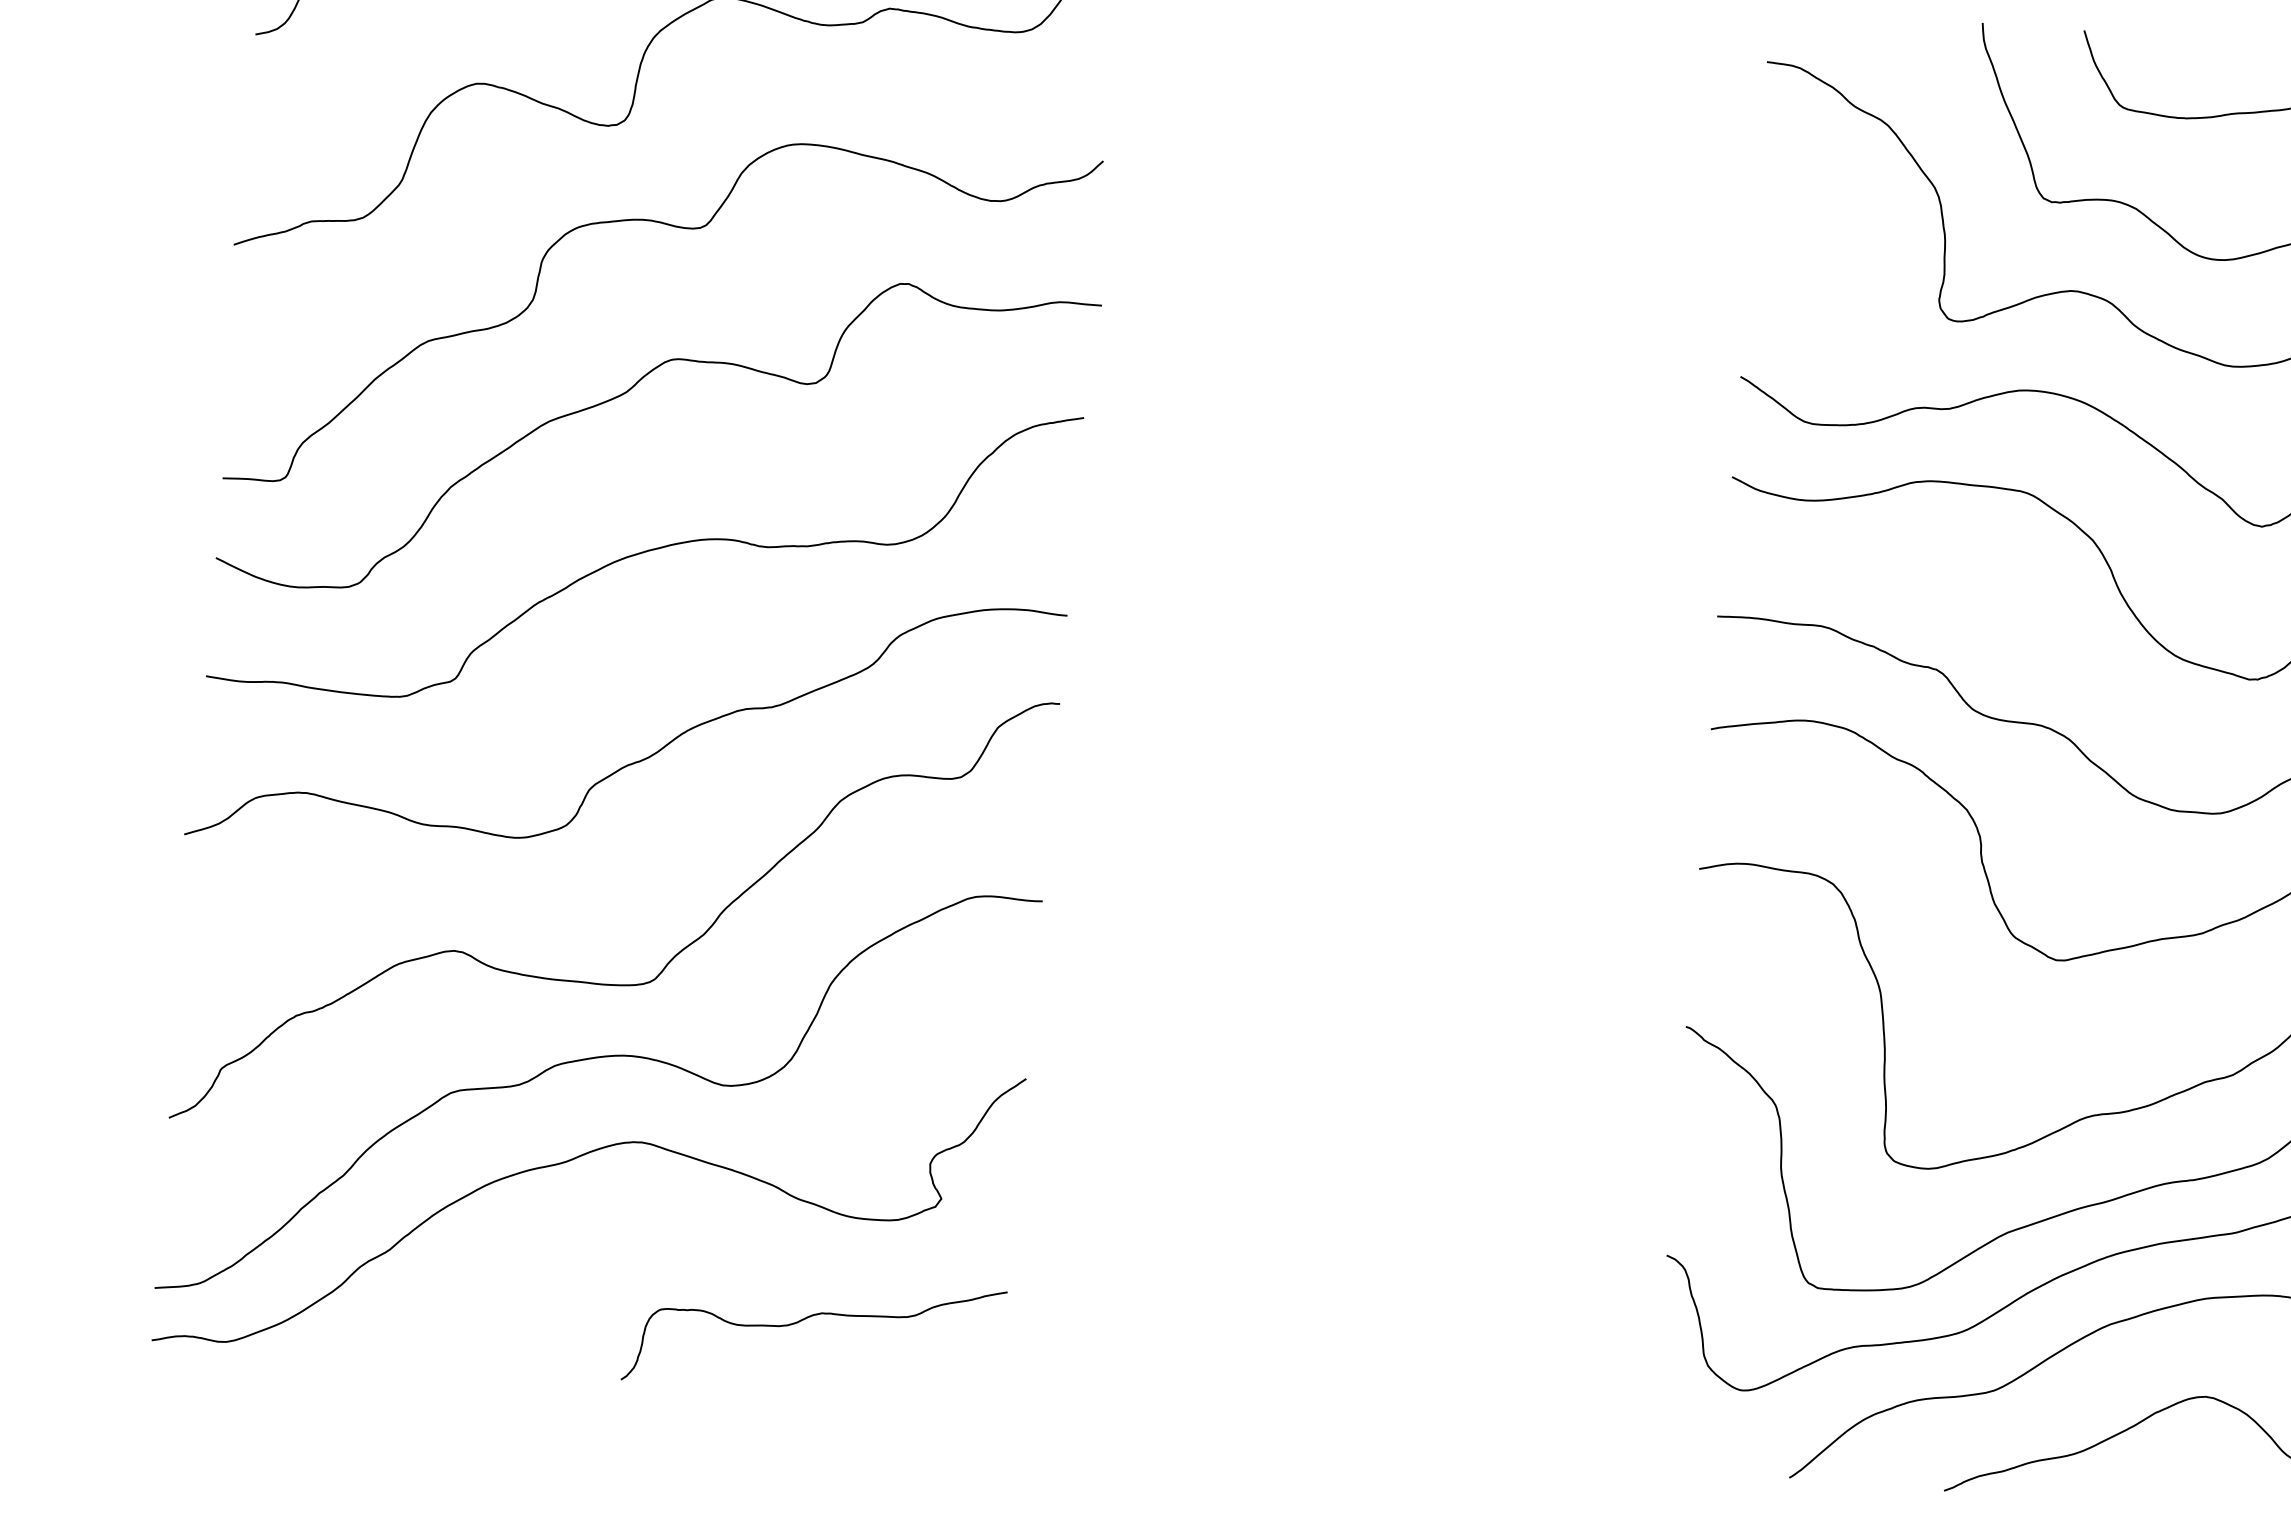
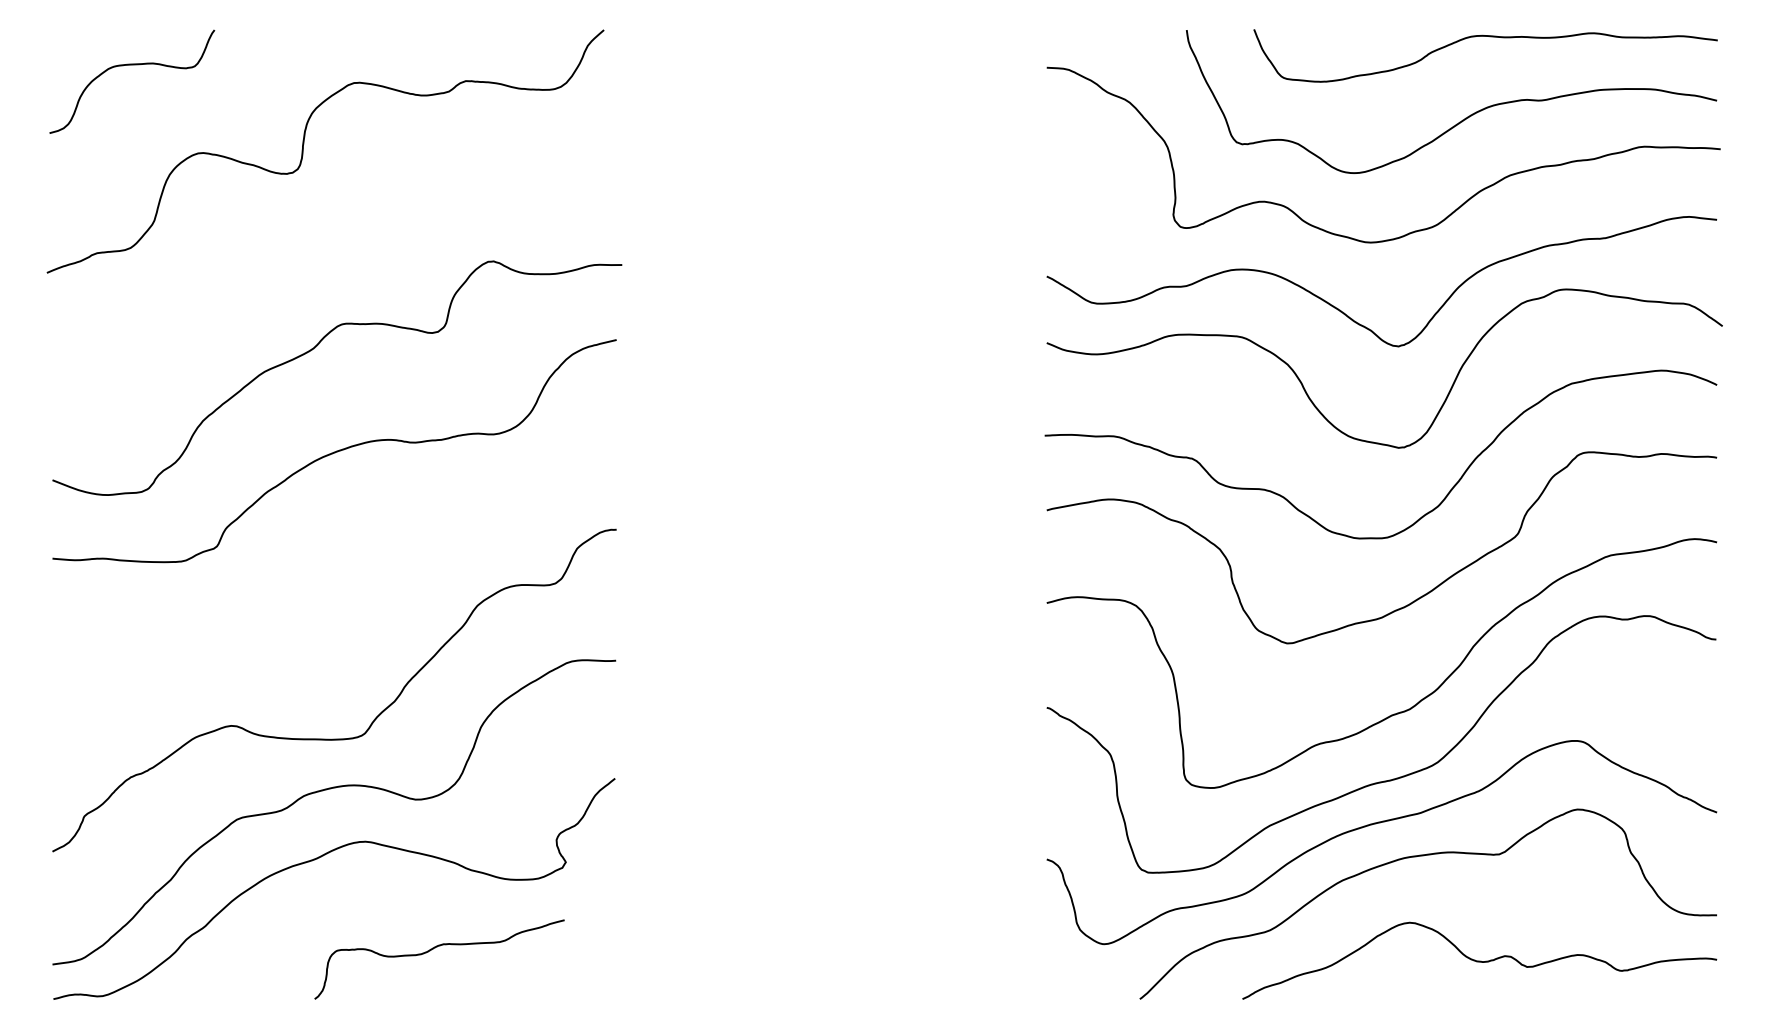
curve: (673, 227) -> (335, 237), removed
curve: (642, 758) -> (344, 588), removed
curve: (806, 1319) -> (433, 949), moved

